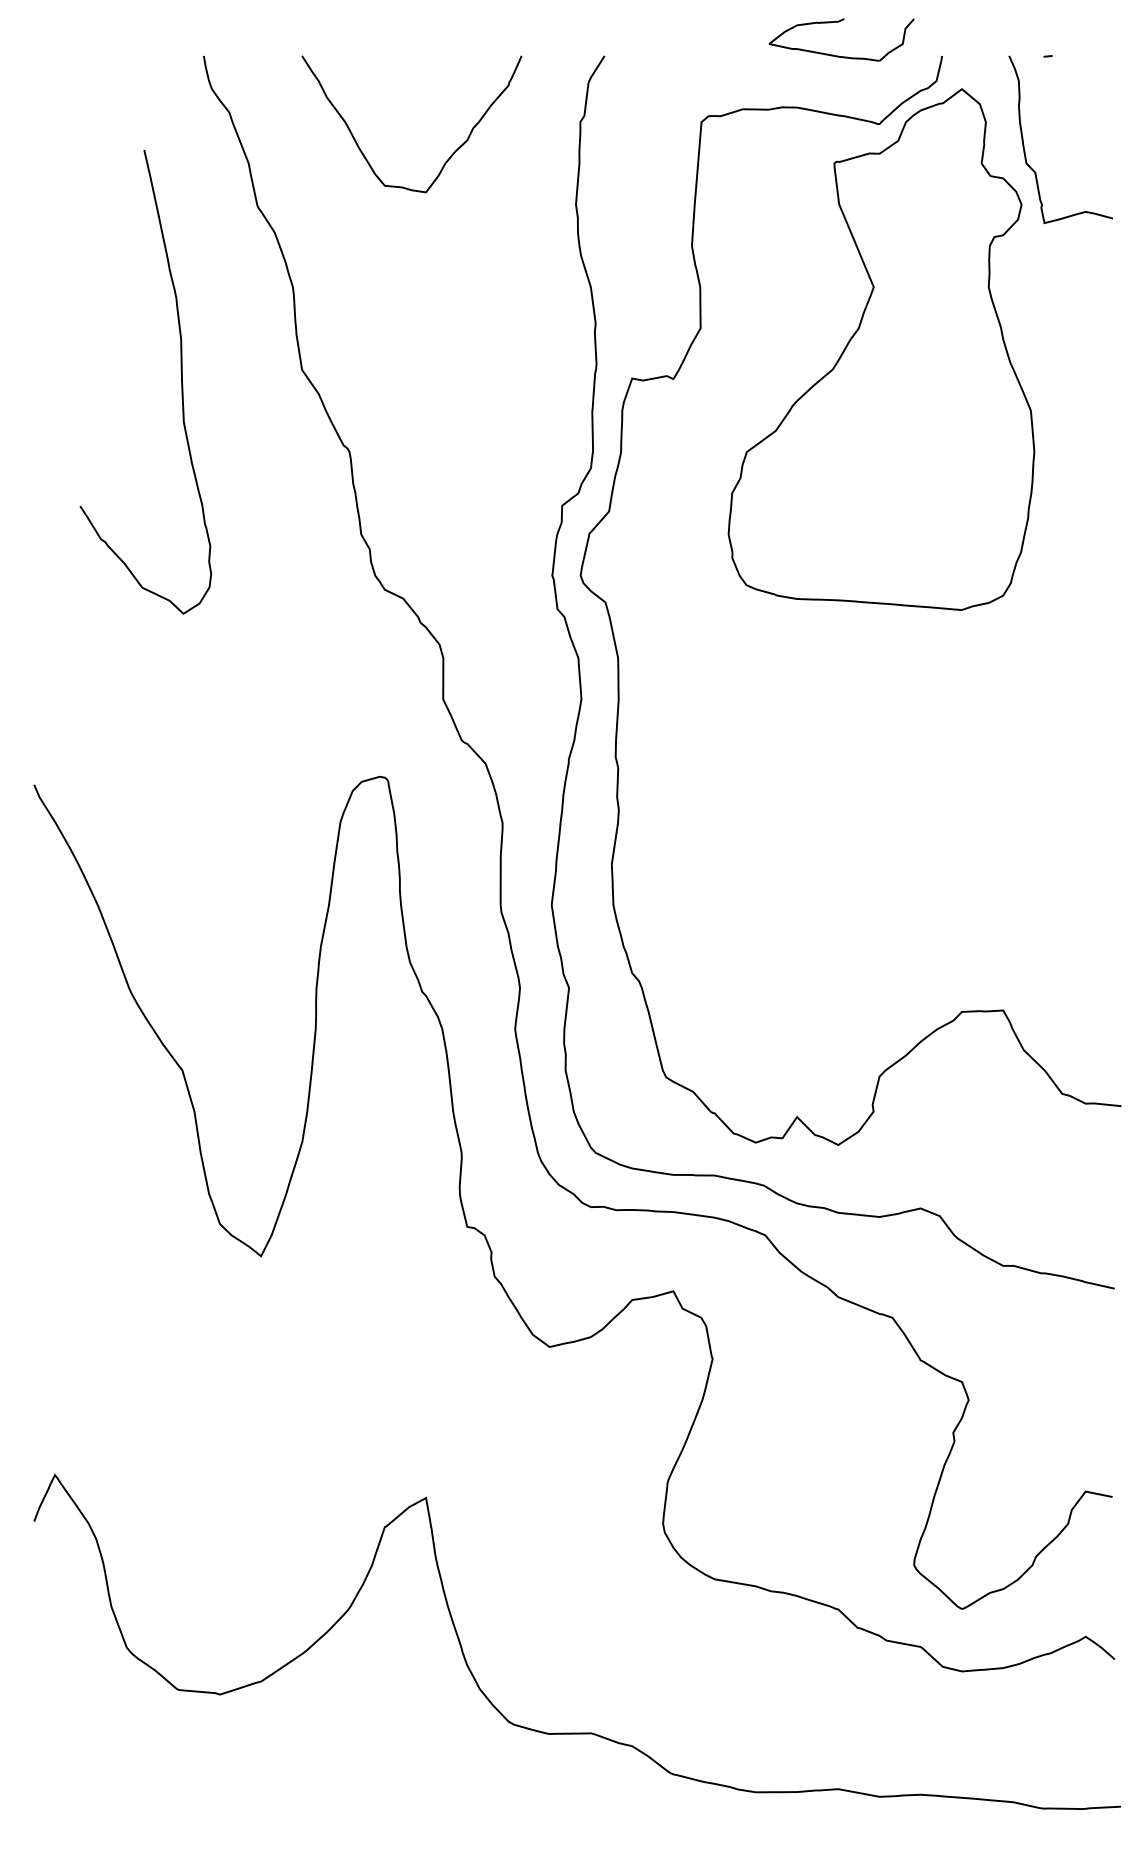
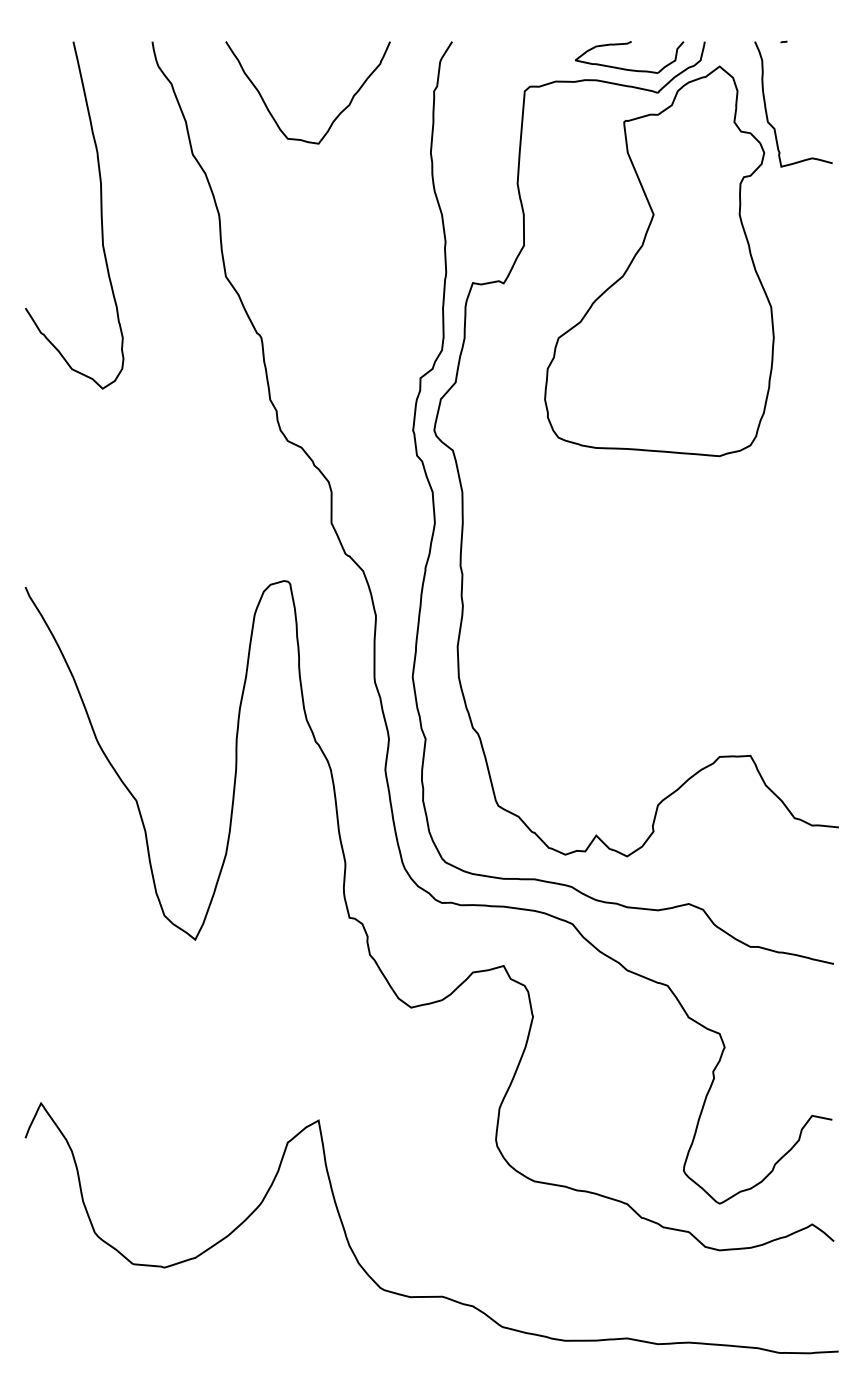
part: (839, 55) -> (628, 69), moved
curve: (181, 382) -> (101, 215), moved

